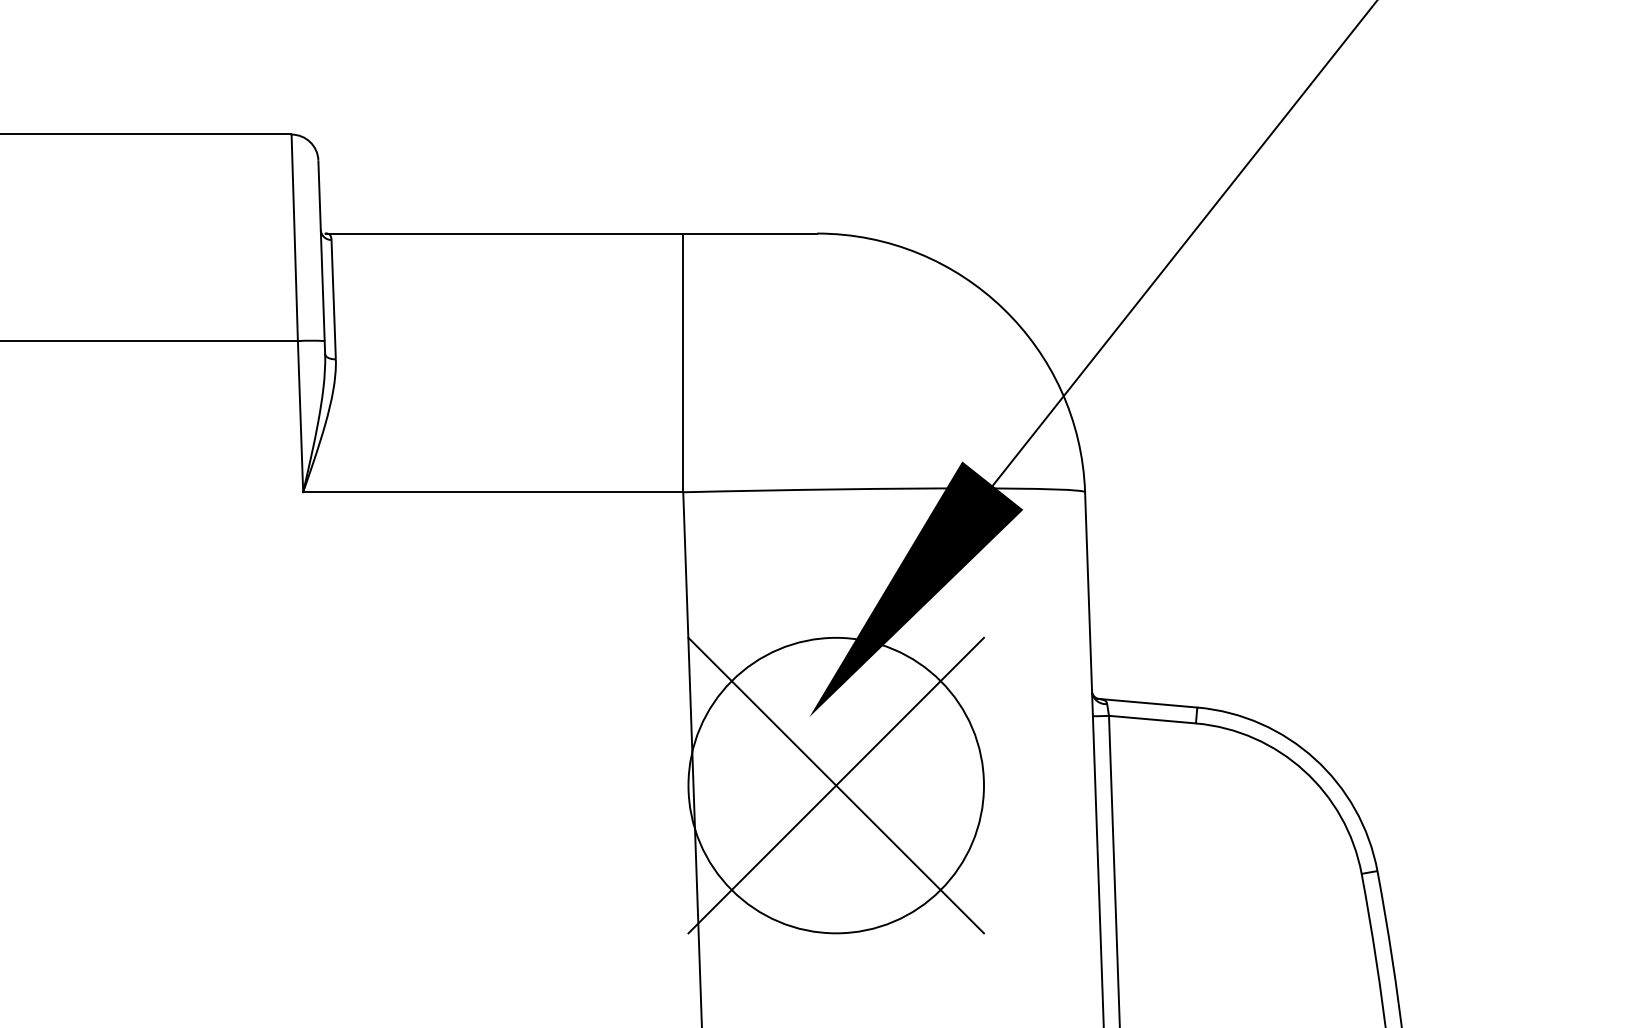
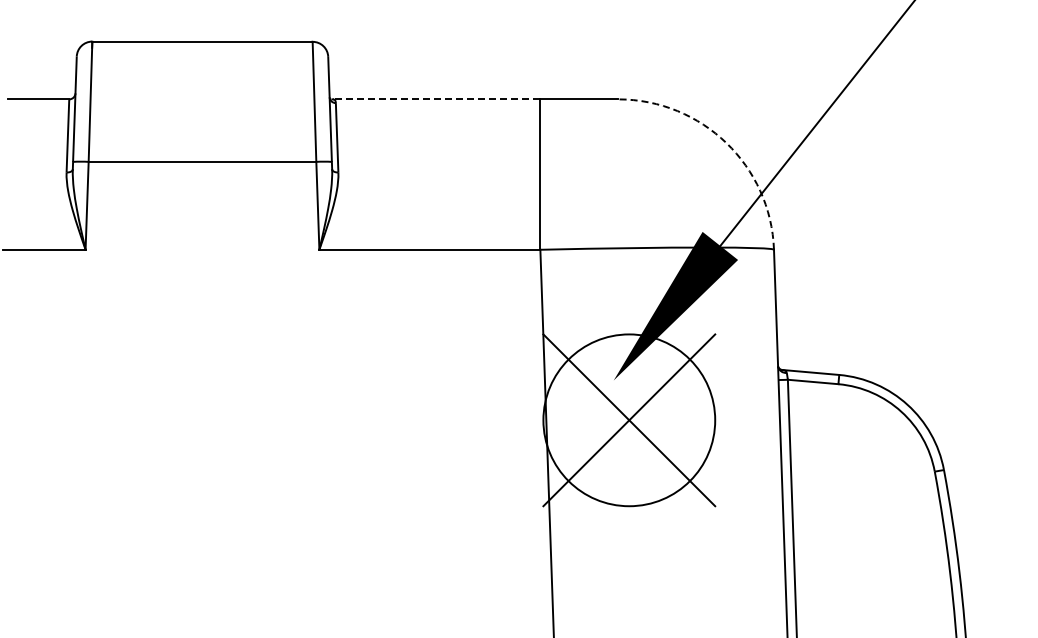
line: (504, 233) -> (436, 99), solid -> dashed
arc: (1003, 309) -> (726, 143), solid -> dashed

